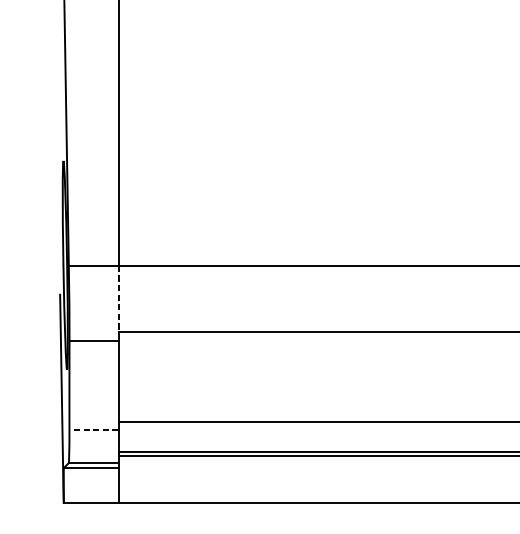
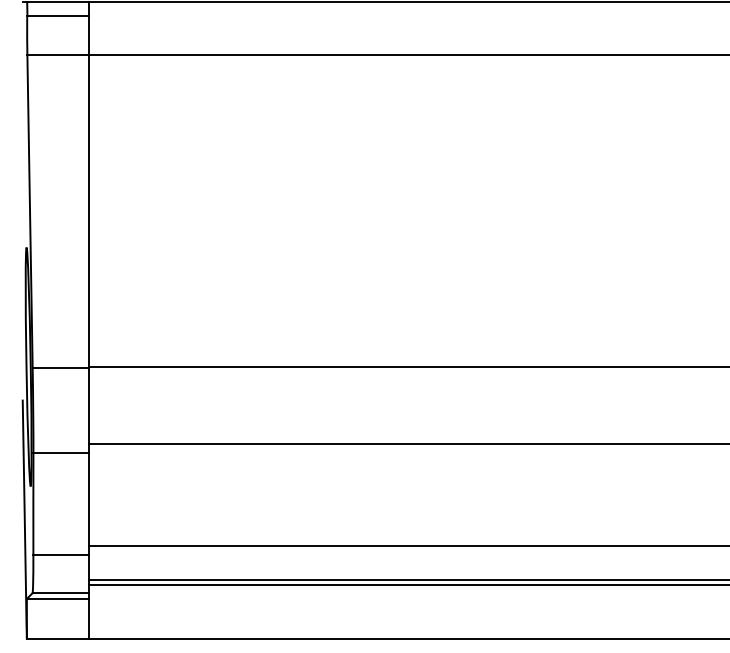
line: (118, 299) -> (89, 406), dashed -> solid
line: (93, 429) -> (60, 554), dashed -> solid

